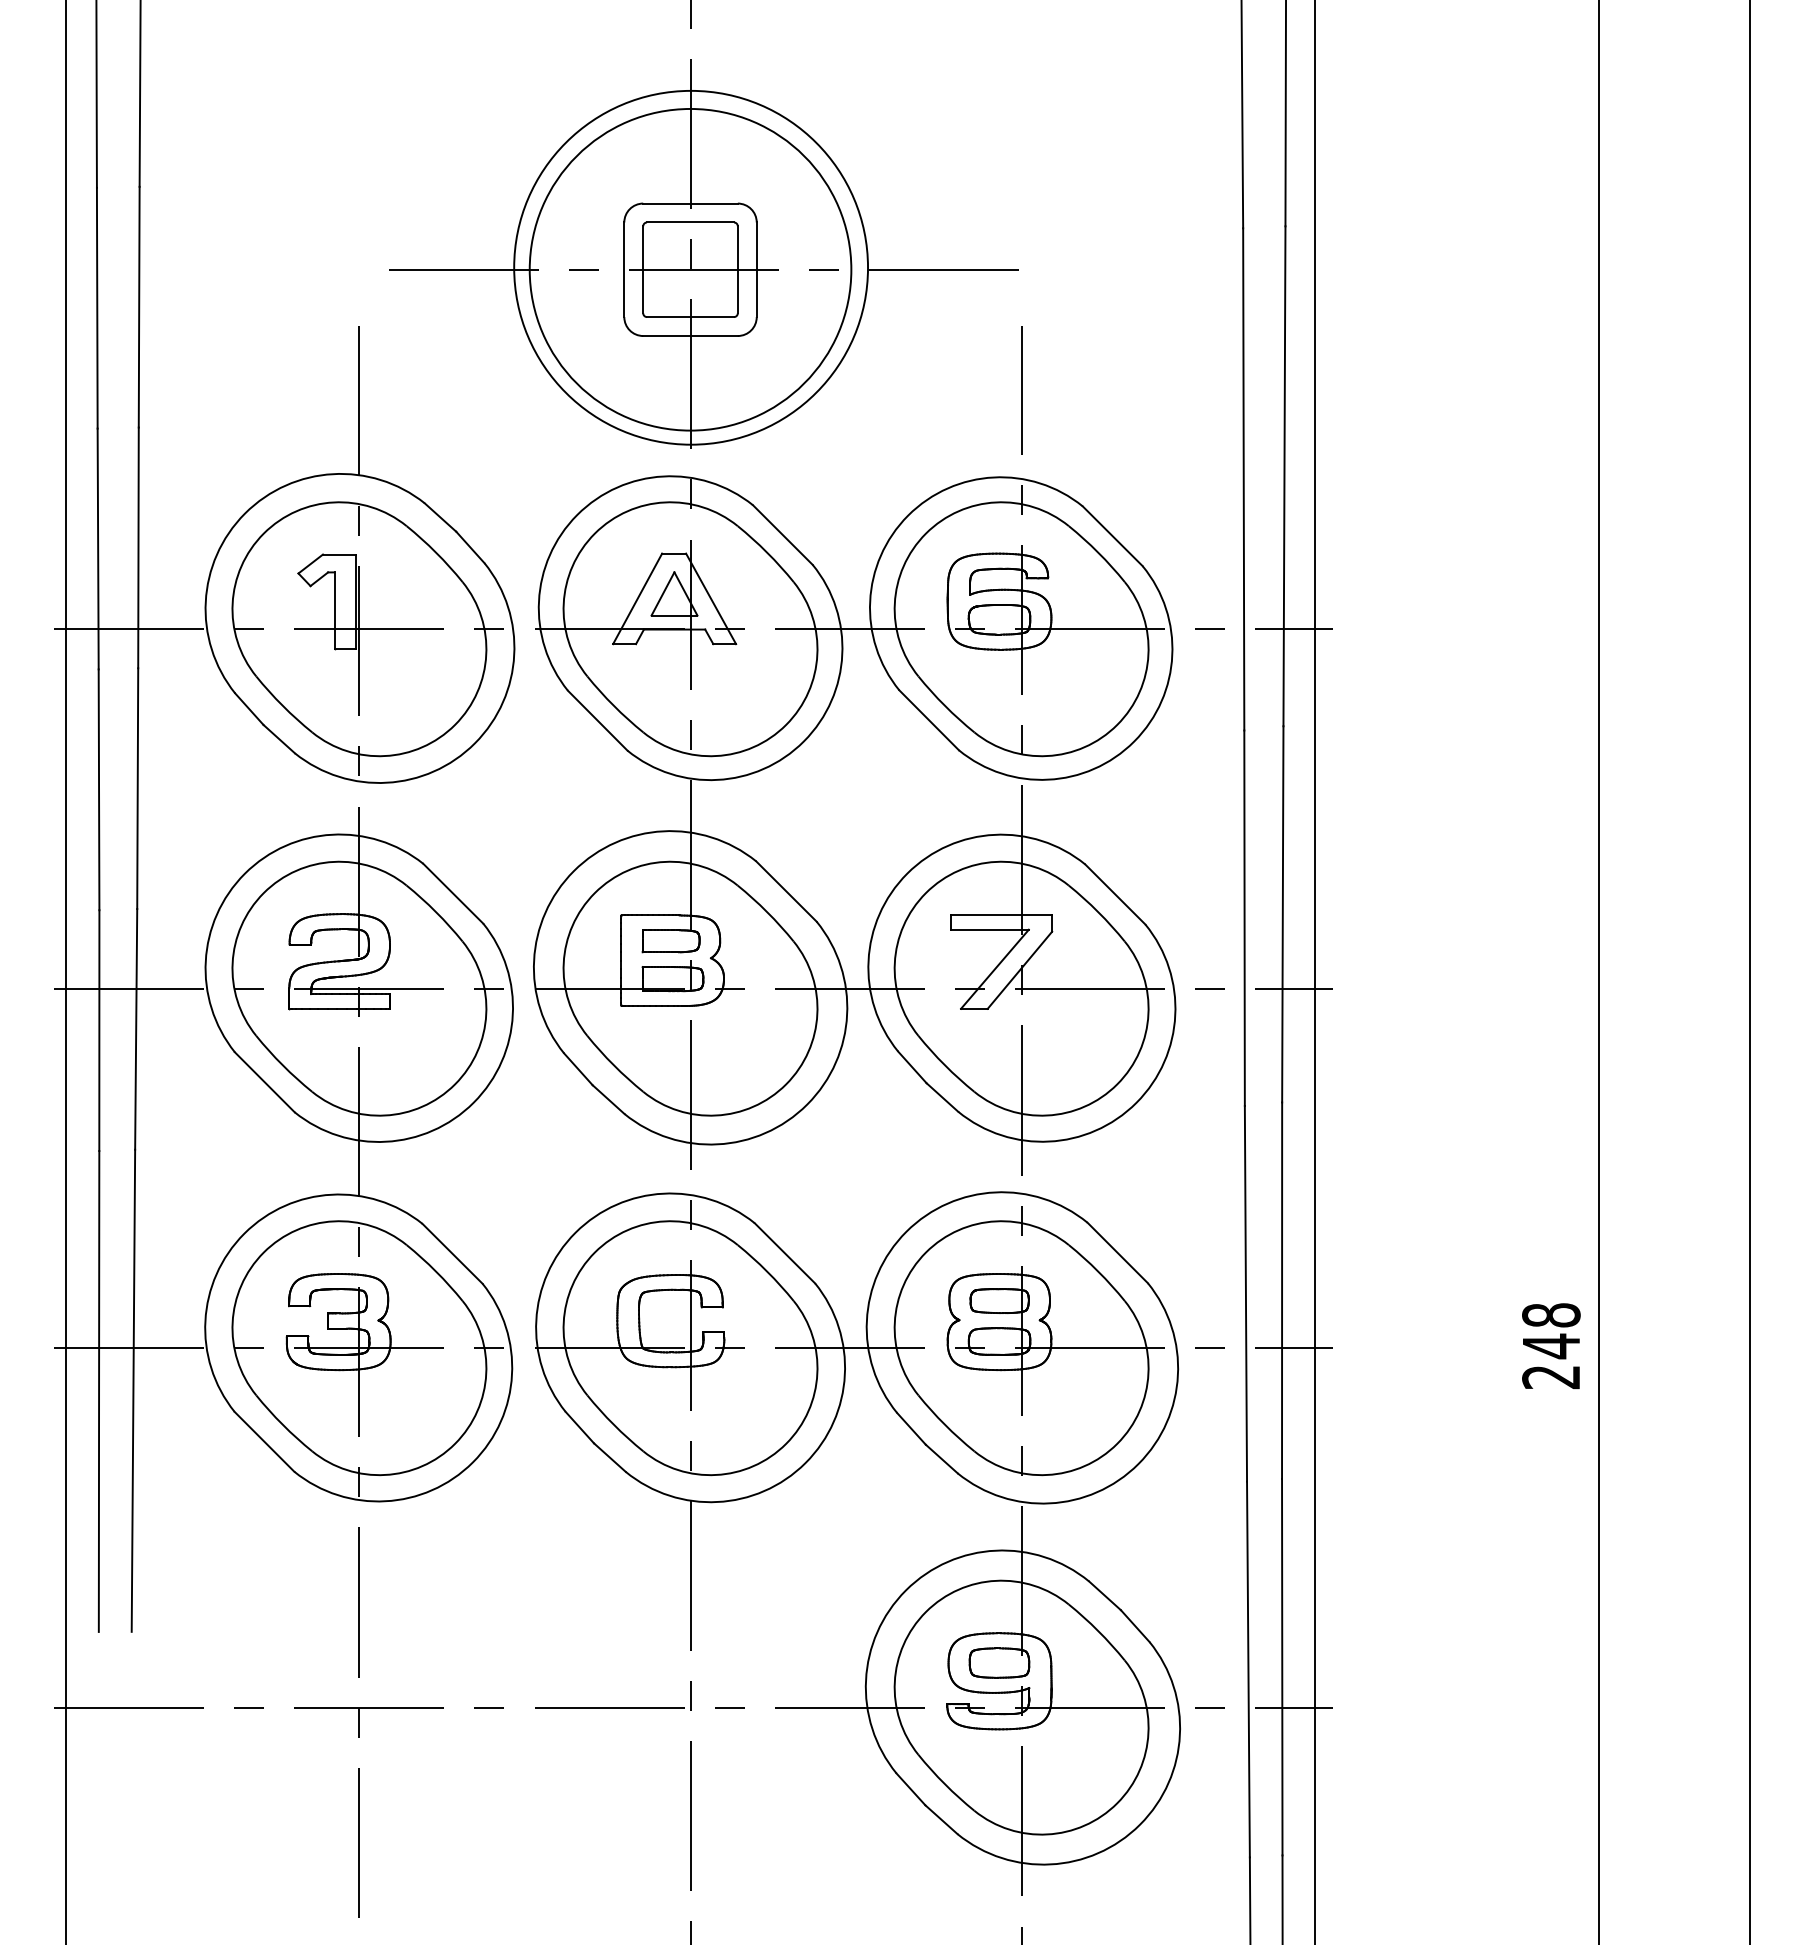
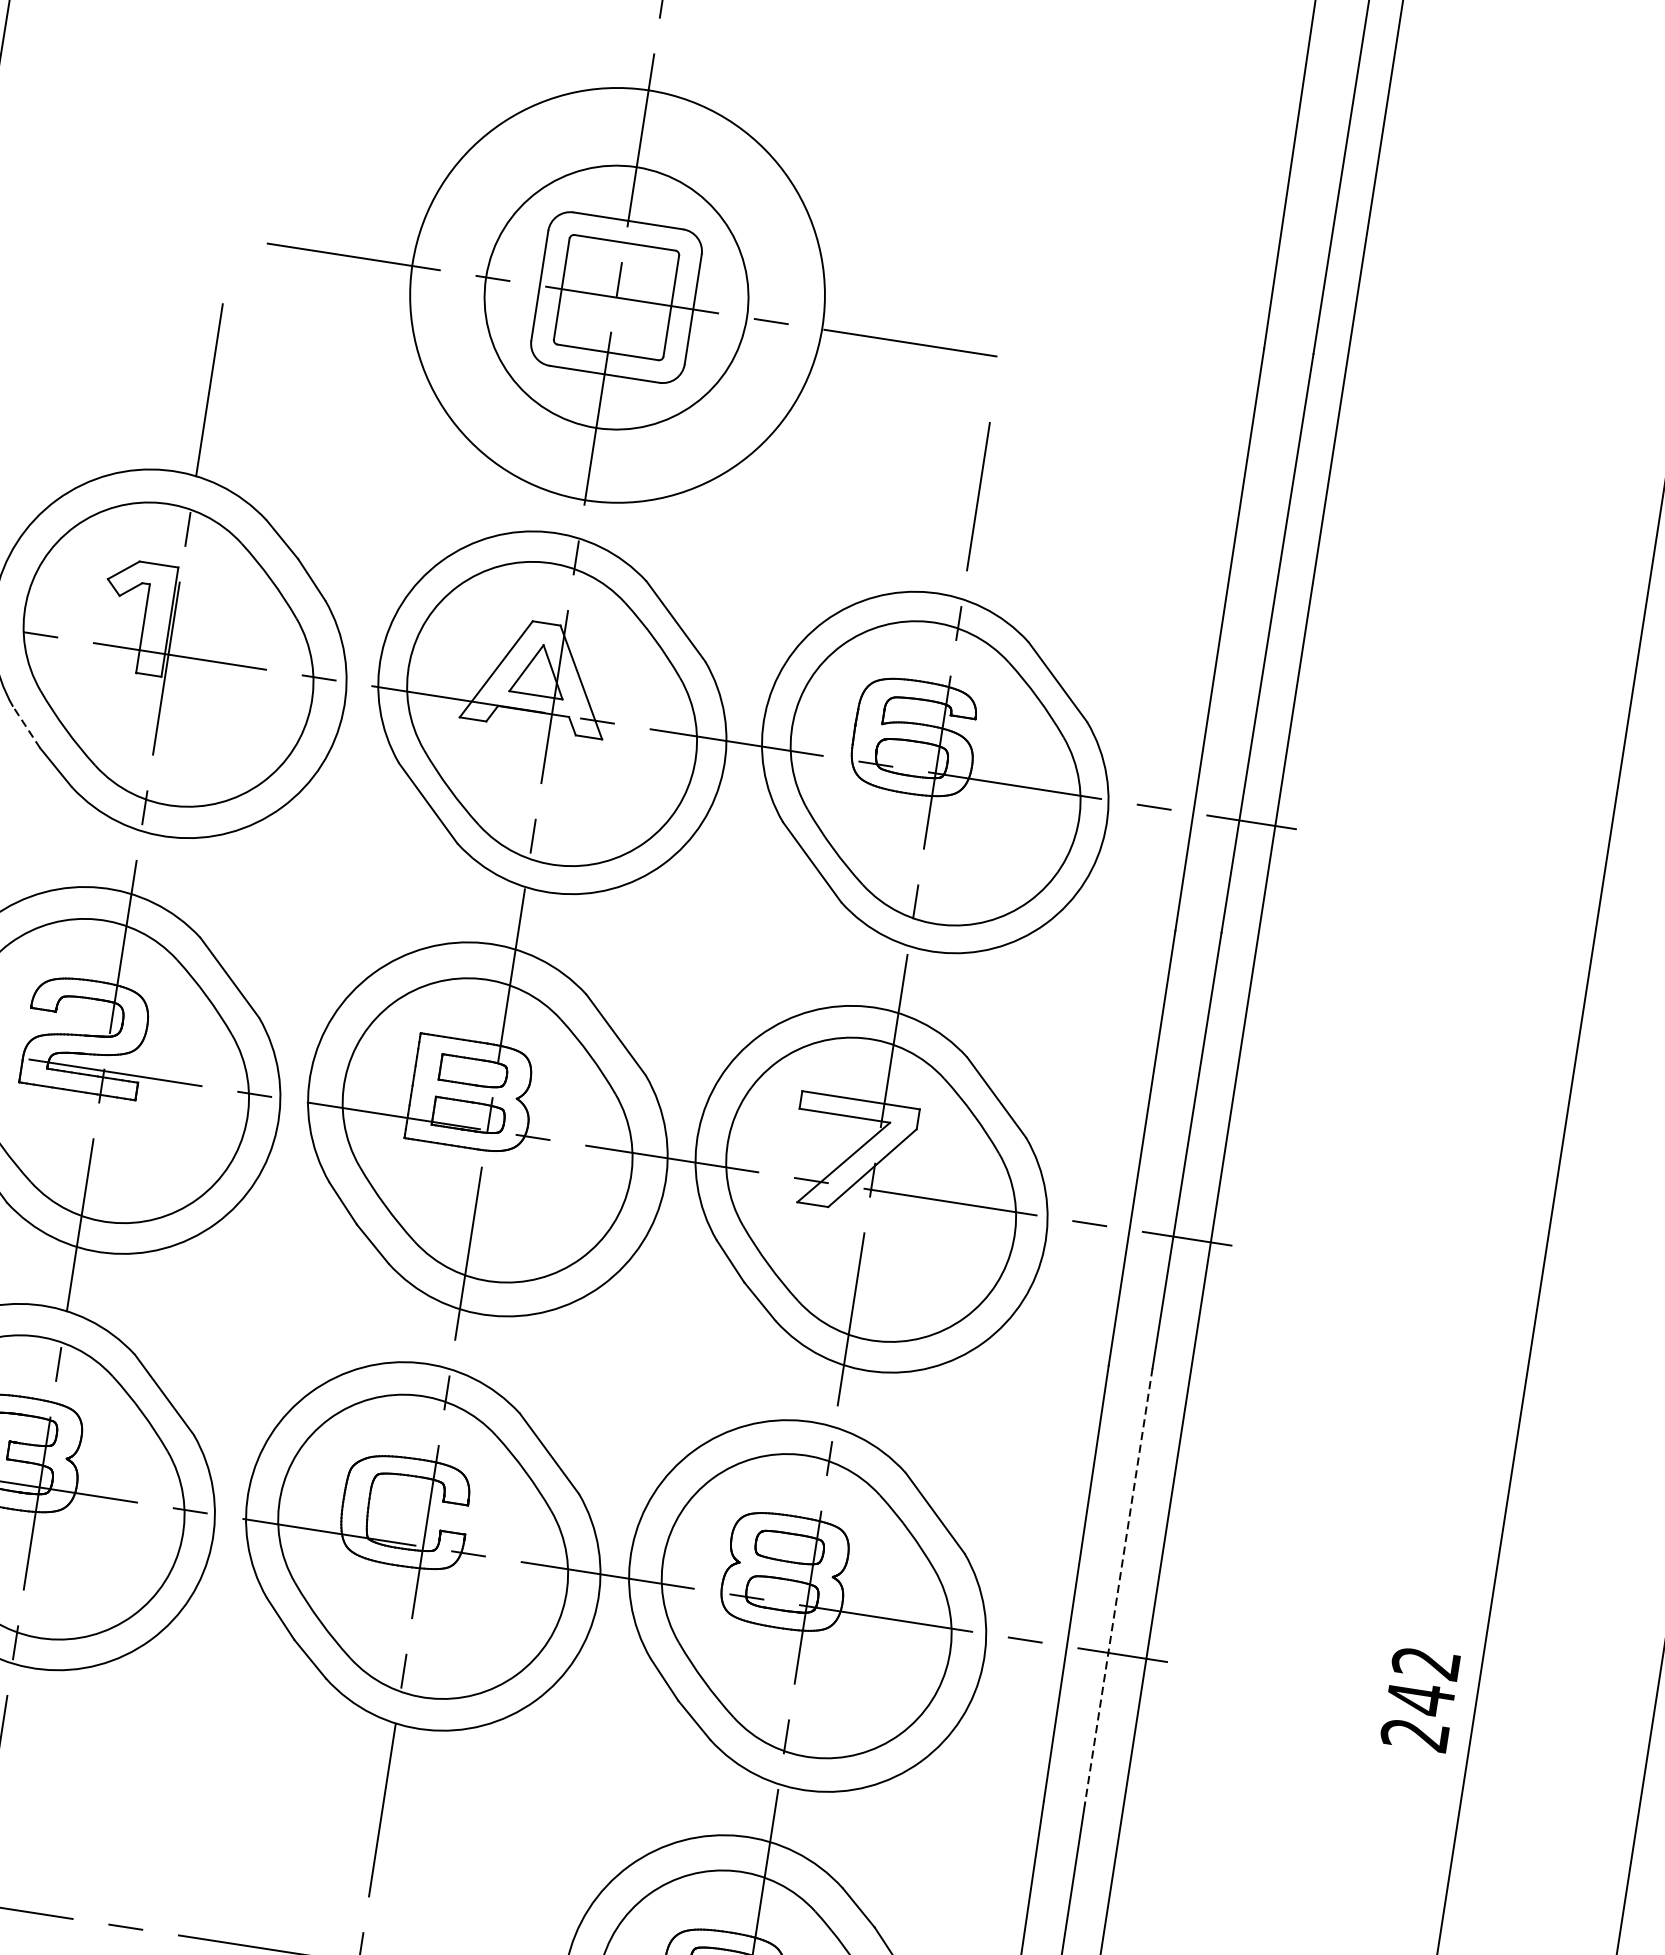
circle: (690, 269) -> (616, 297), size x0.7
line: (249, 708) -> (26, 726), solid -> dashed
line: (1282, 1291) -> (1119, 1587), solid -> dashed
text: (1551, 1315) -> (1426, 1663), 248 -> 242

